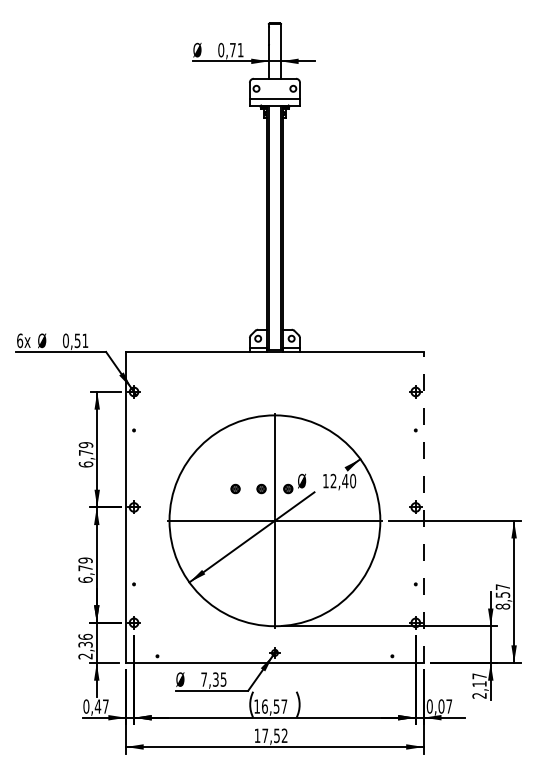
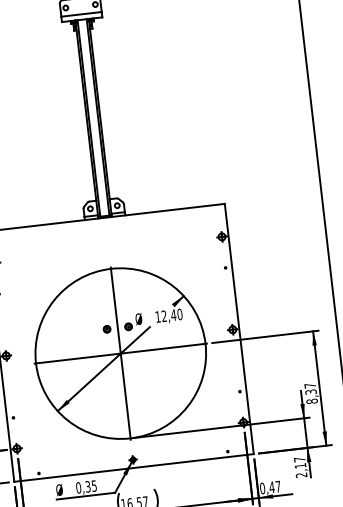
part: (235, 488) -> (86, 331), removed
line: (423, 507) -> (239, 329), dashed -> solid
text: (502, 594) -> (310, 391), 8,57 -> 8,37
text: (204, 679) -> (78, 487), 7,35 -> 0,35
text: (441, 706) -> (272, 487), 0,07 -> 0,47

